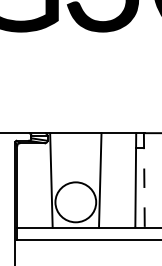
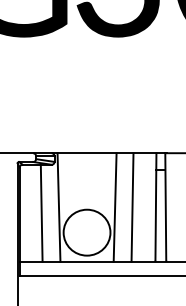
line: (115, 180) -> (132, 207), added
line: (144, 180) -> (165, 207), dashed -> solid
line: (36, 185) -> (41, 213), added

